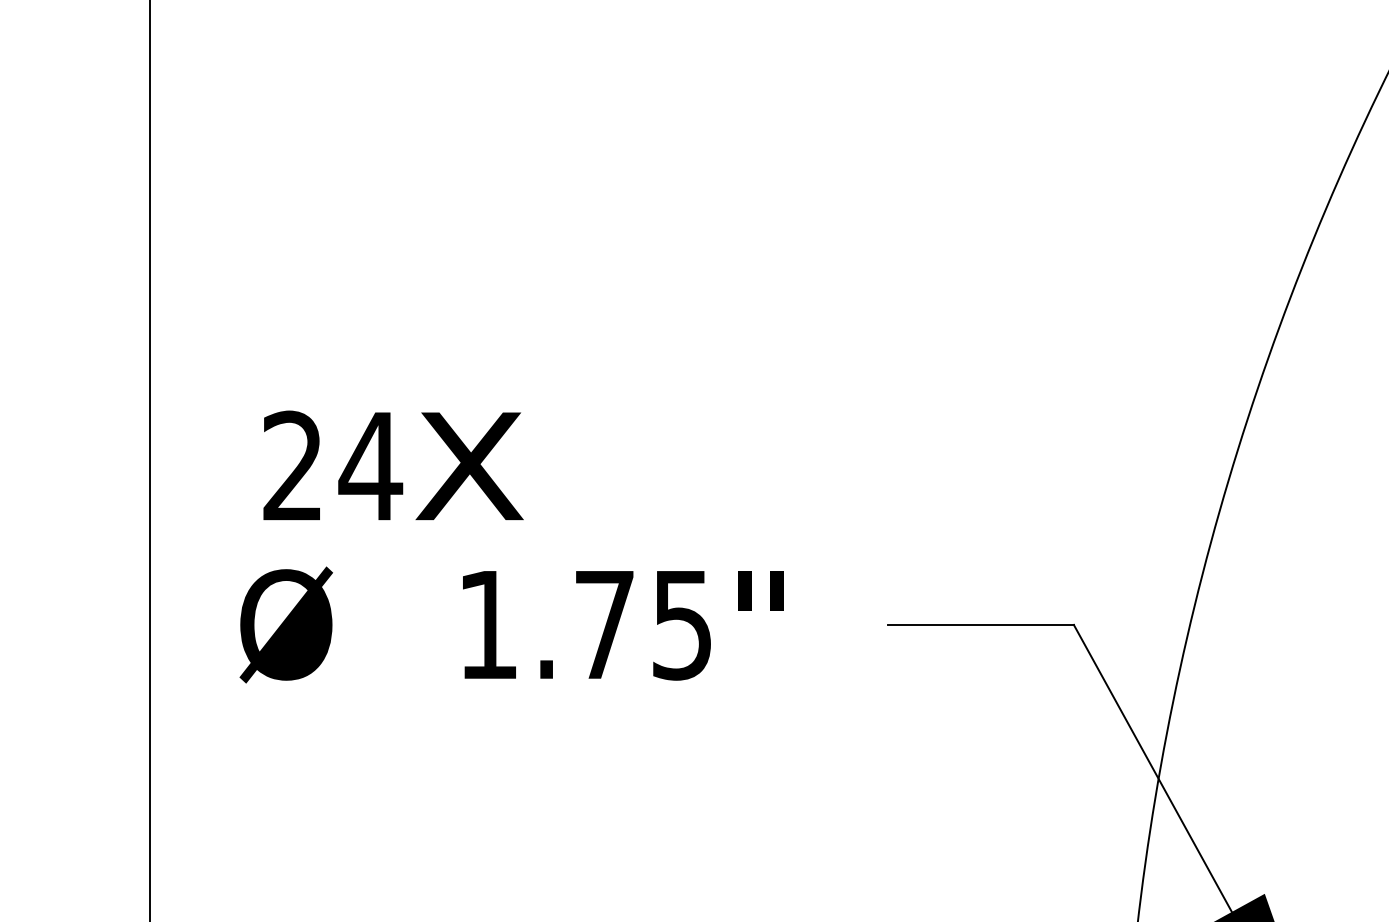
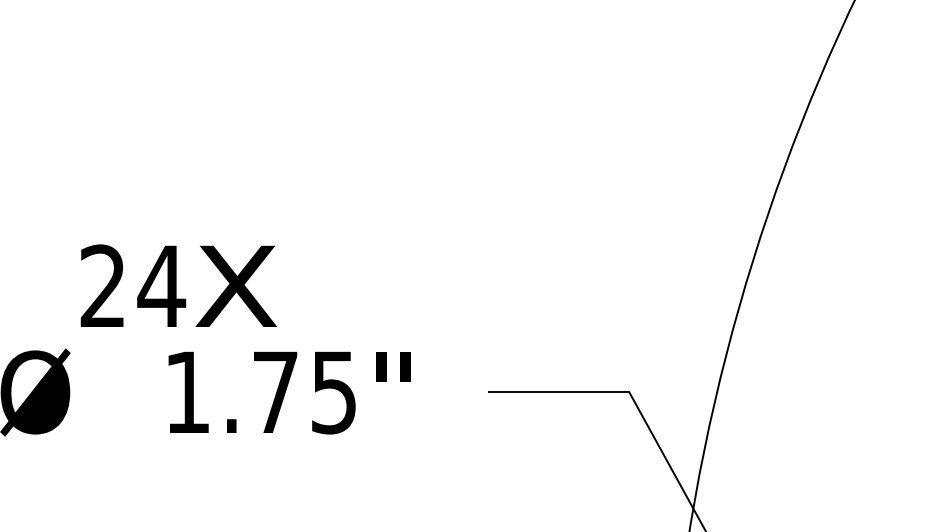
text: (393, 465) -> (178, 285), moved

